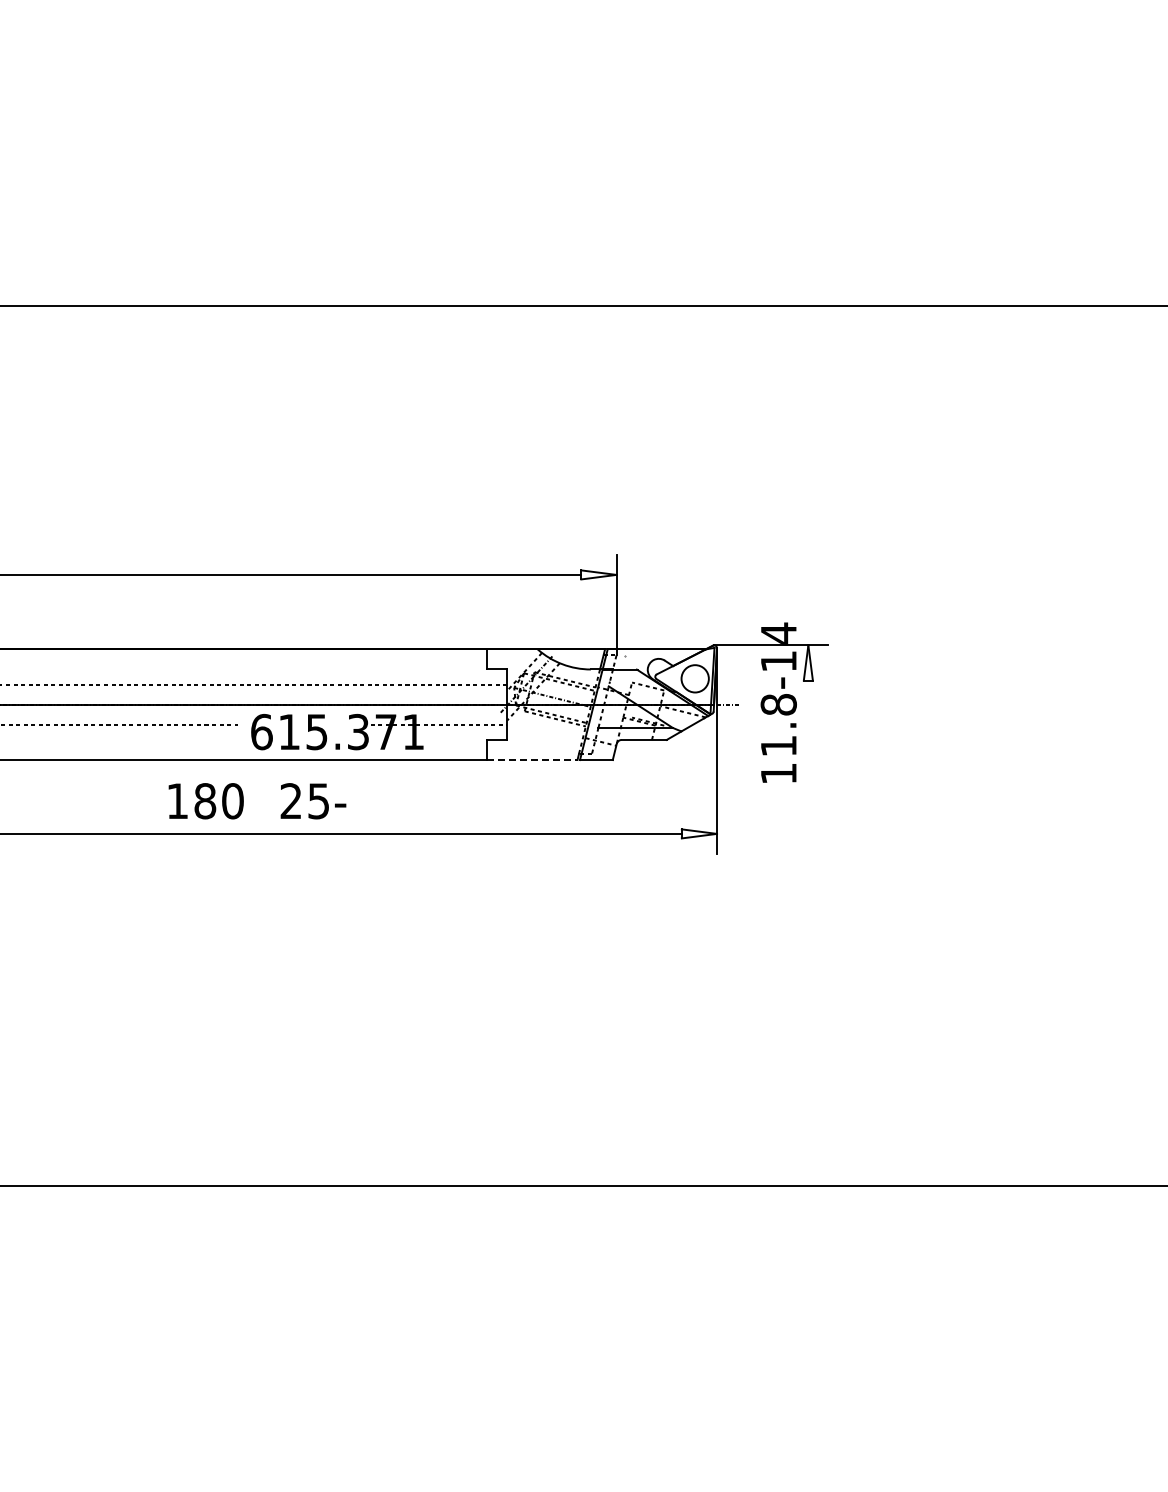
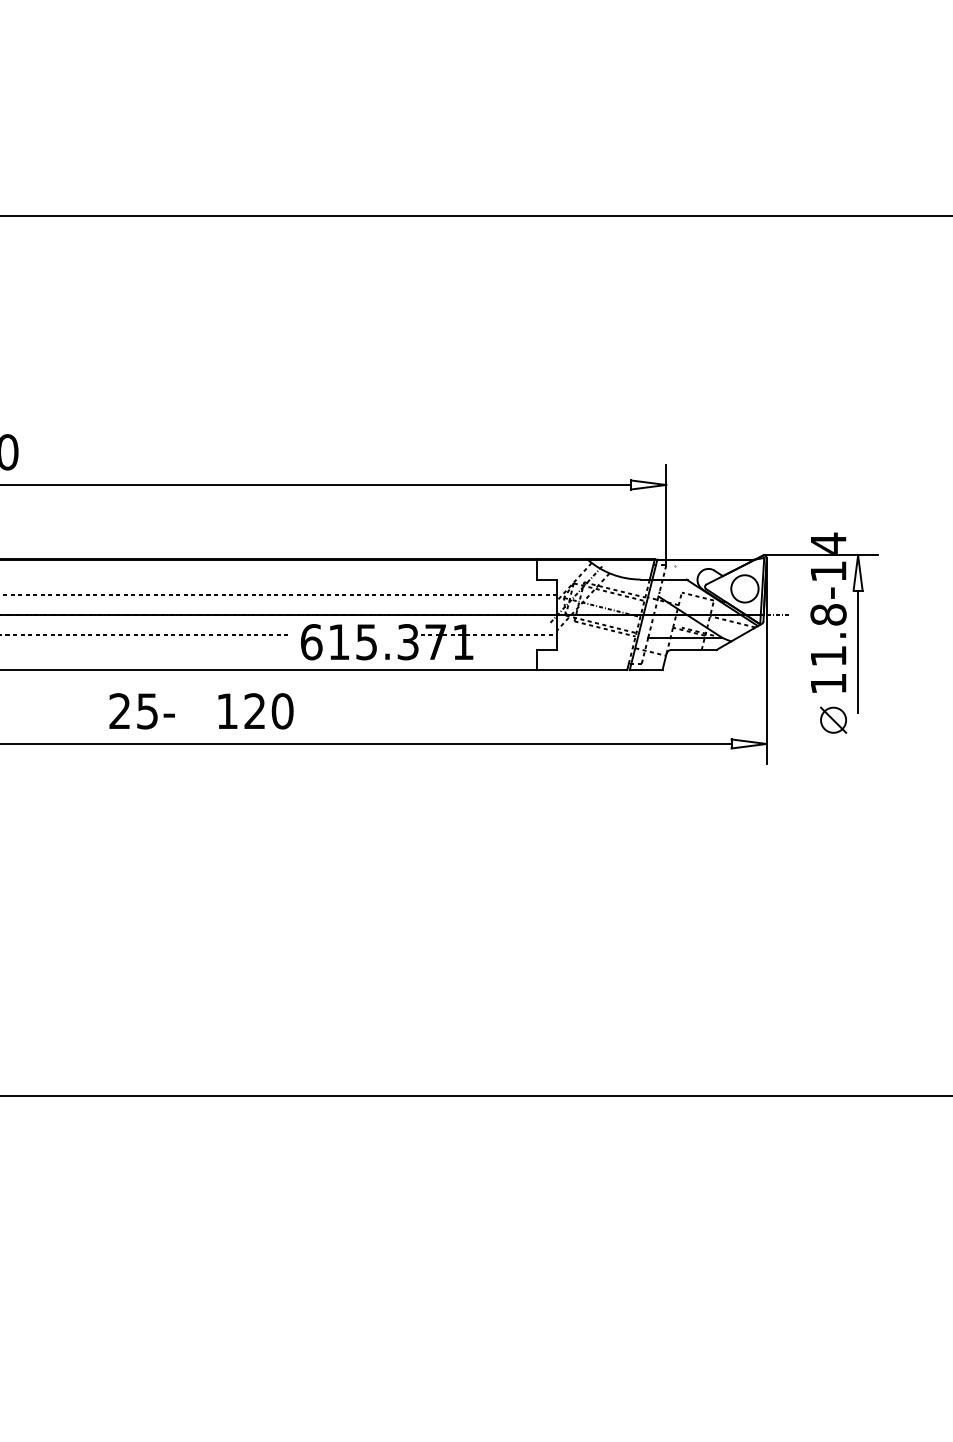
line: (808, 741) -> (858, 651), added
line: (532, 759) -> (582, 669), dashed -> solid
text: (205, 801) -> (255, 711), 180 -> 120
text: (313, 801) -> (142, 711), moved
part: (783, 809) -> (833, 719), added

